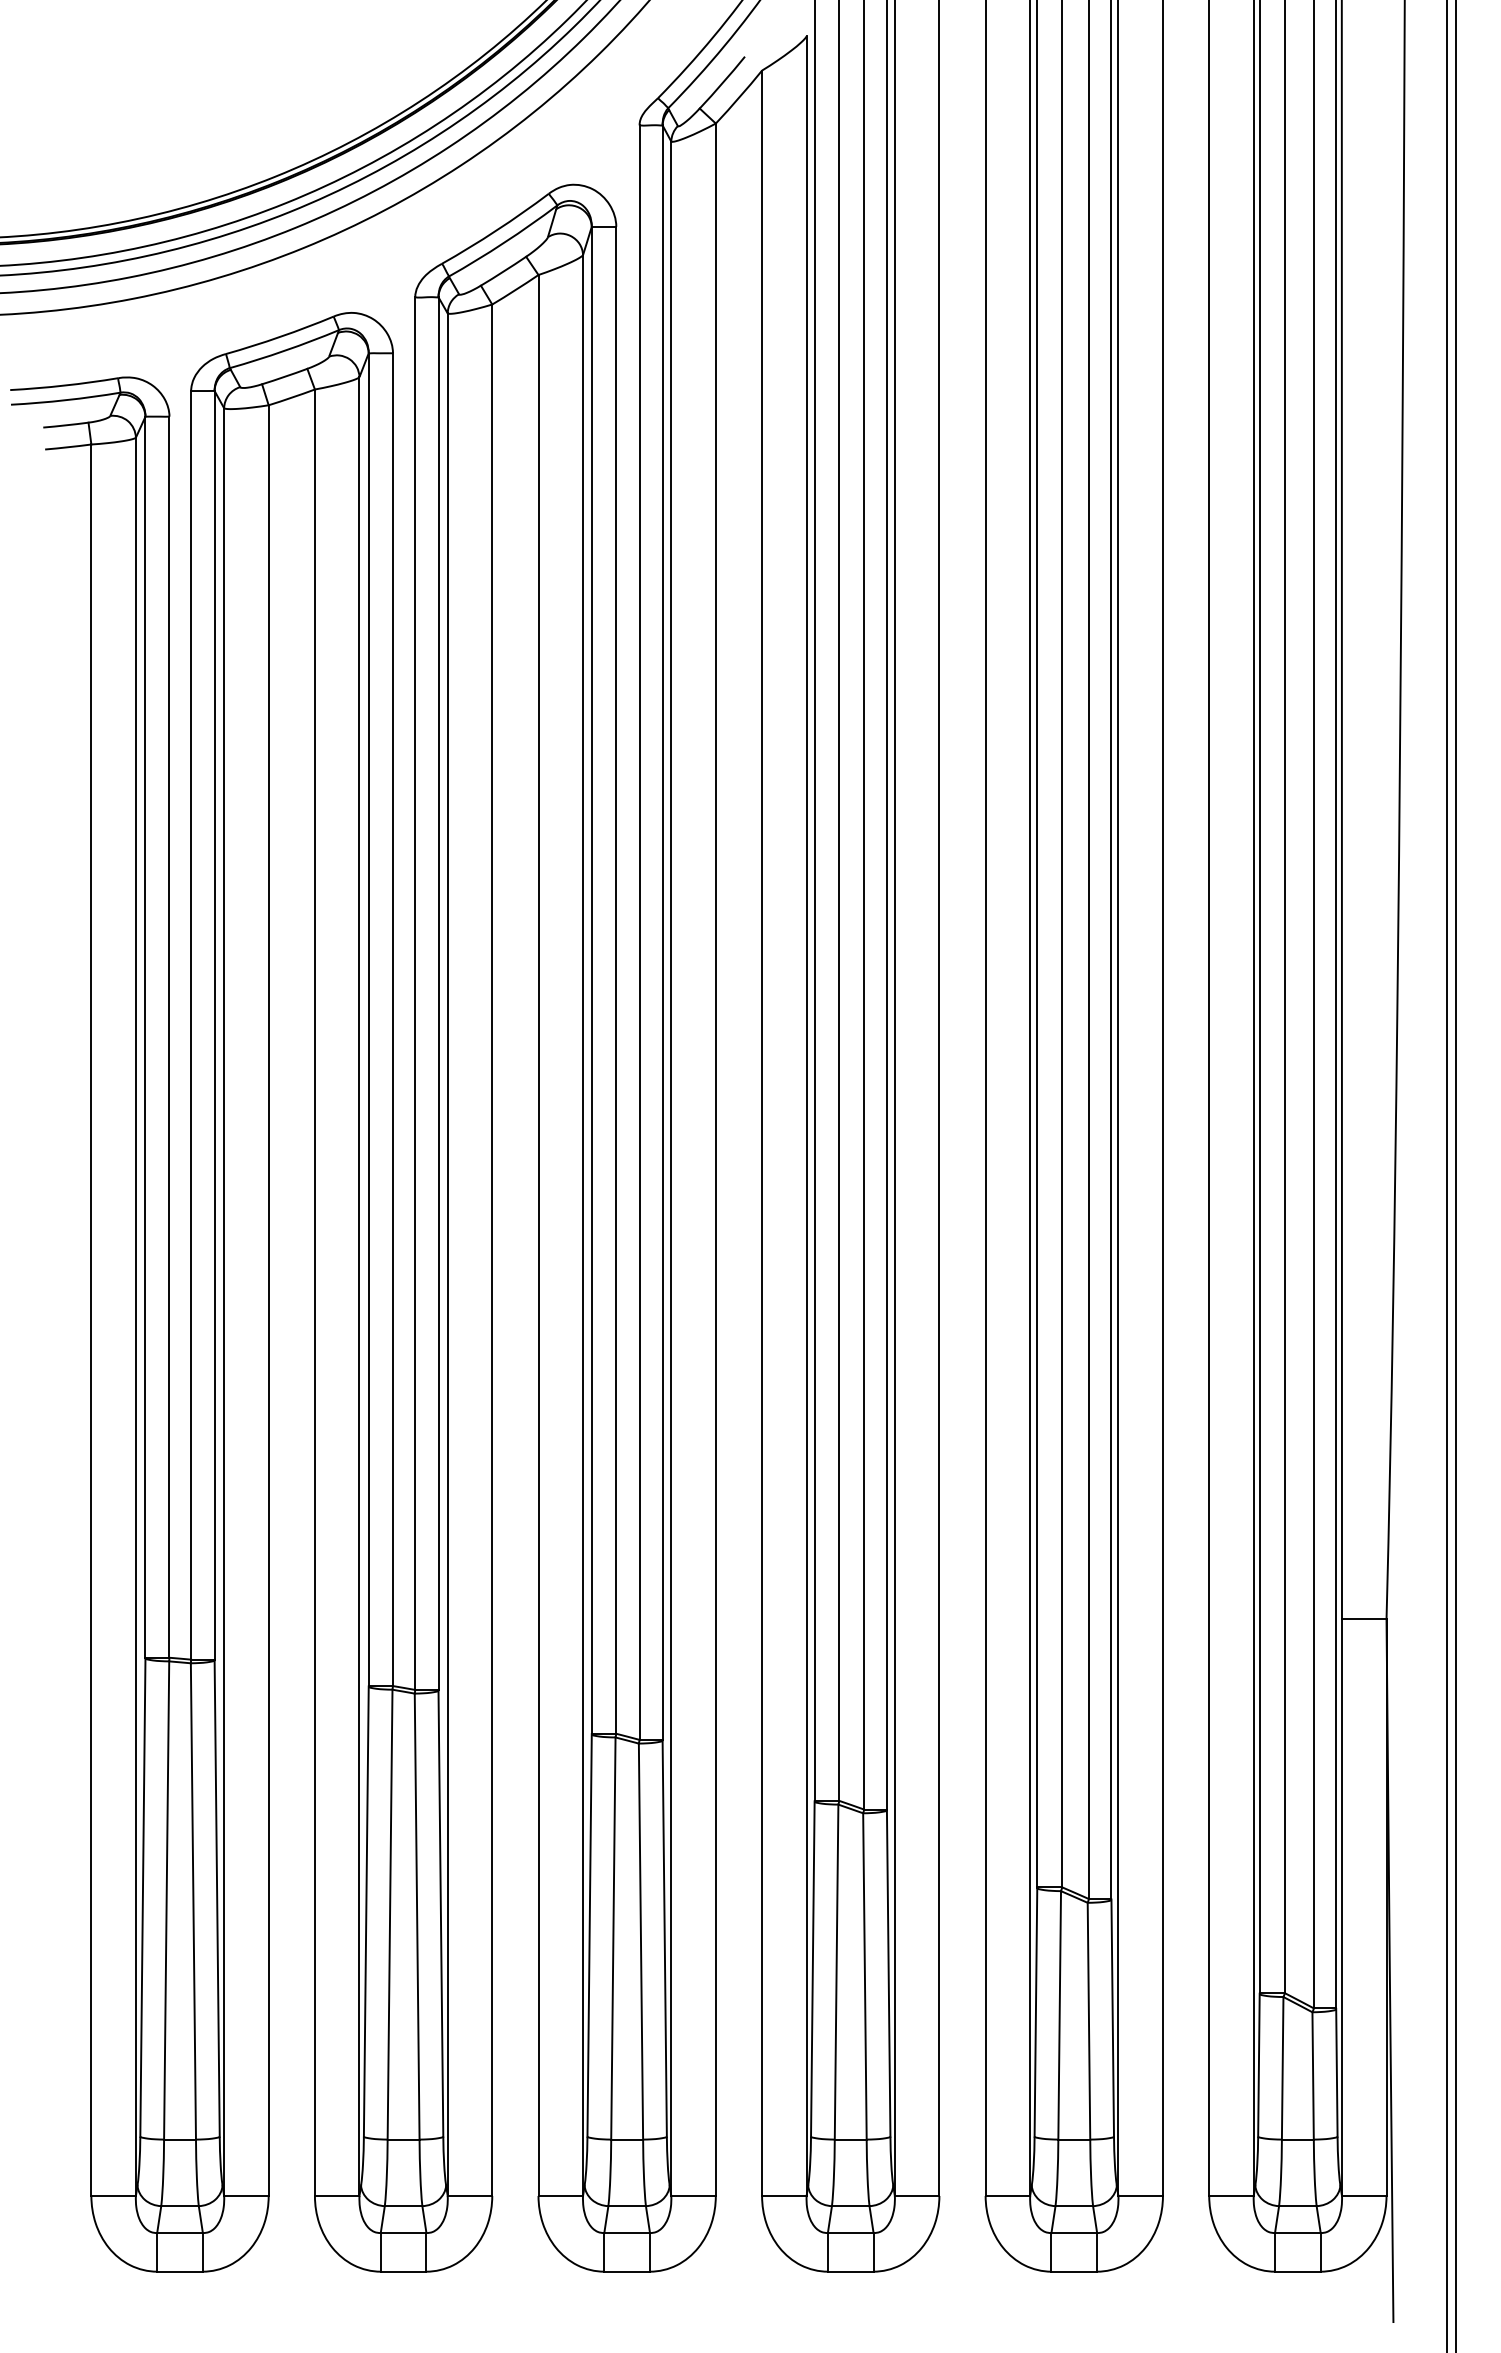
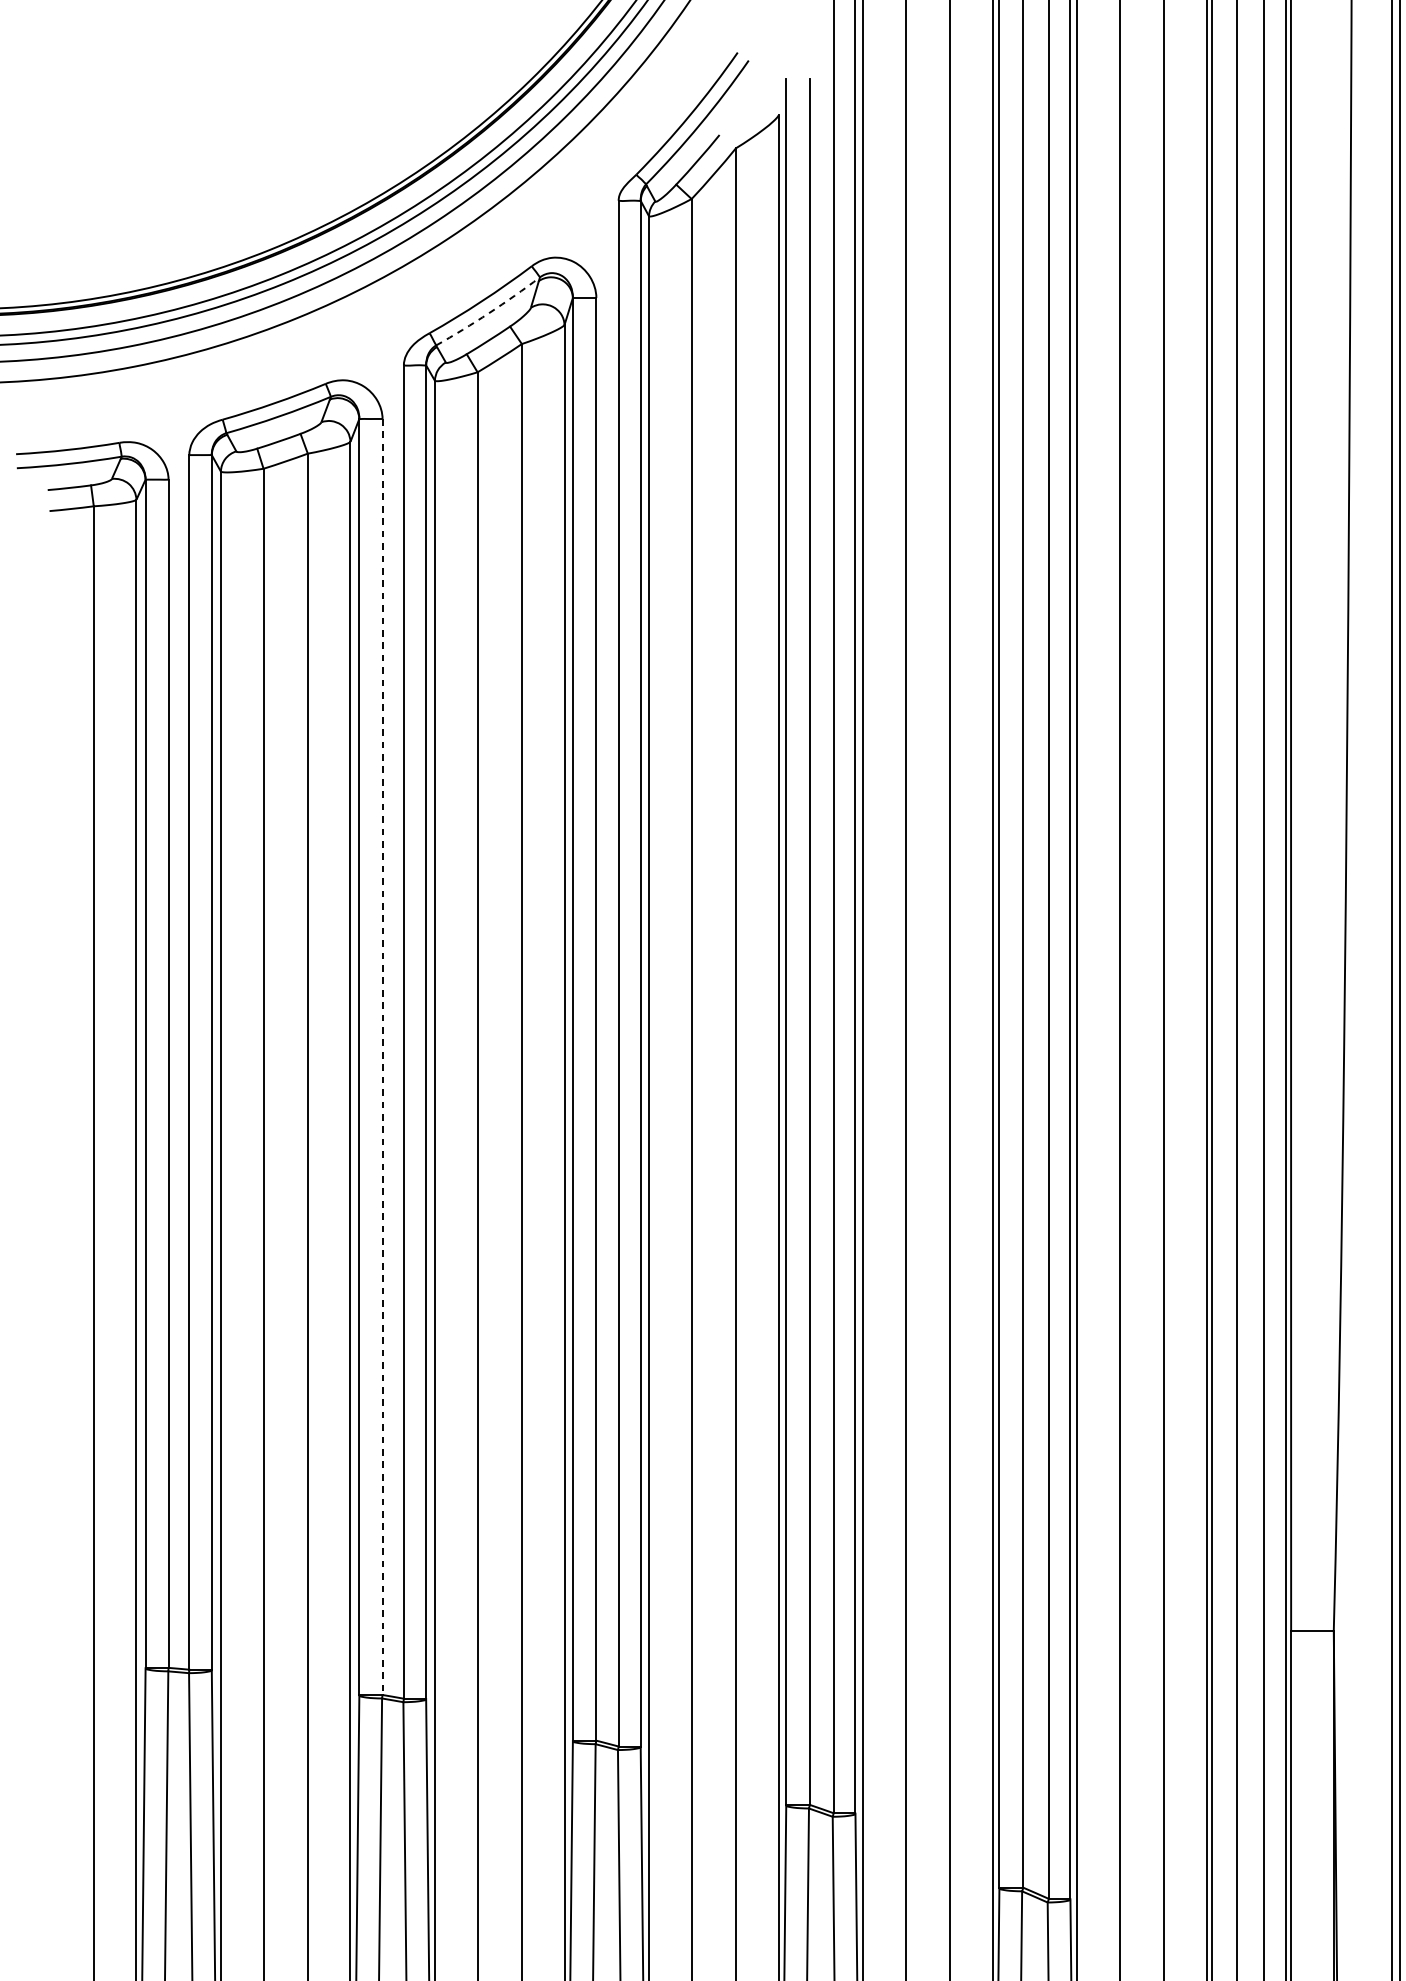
arc: (504, 242) -> (489, 312), solid -> dashed
line: (392, 1020) -> (382, 1057), solid -> dashed

